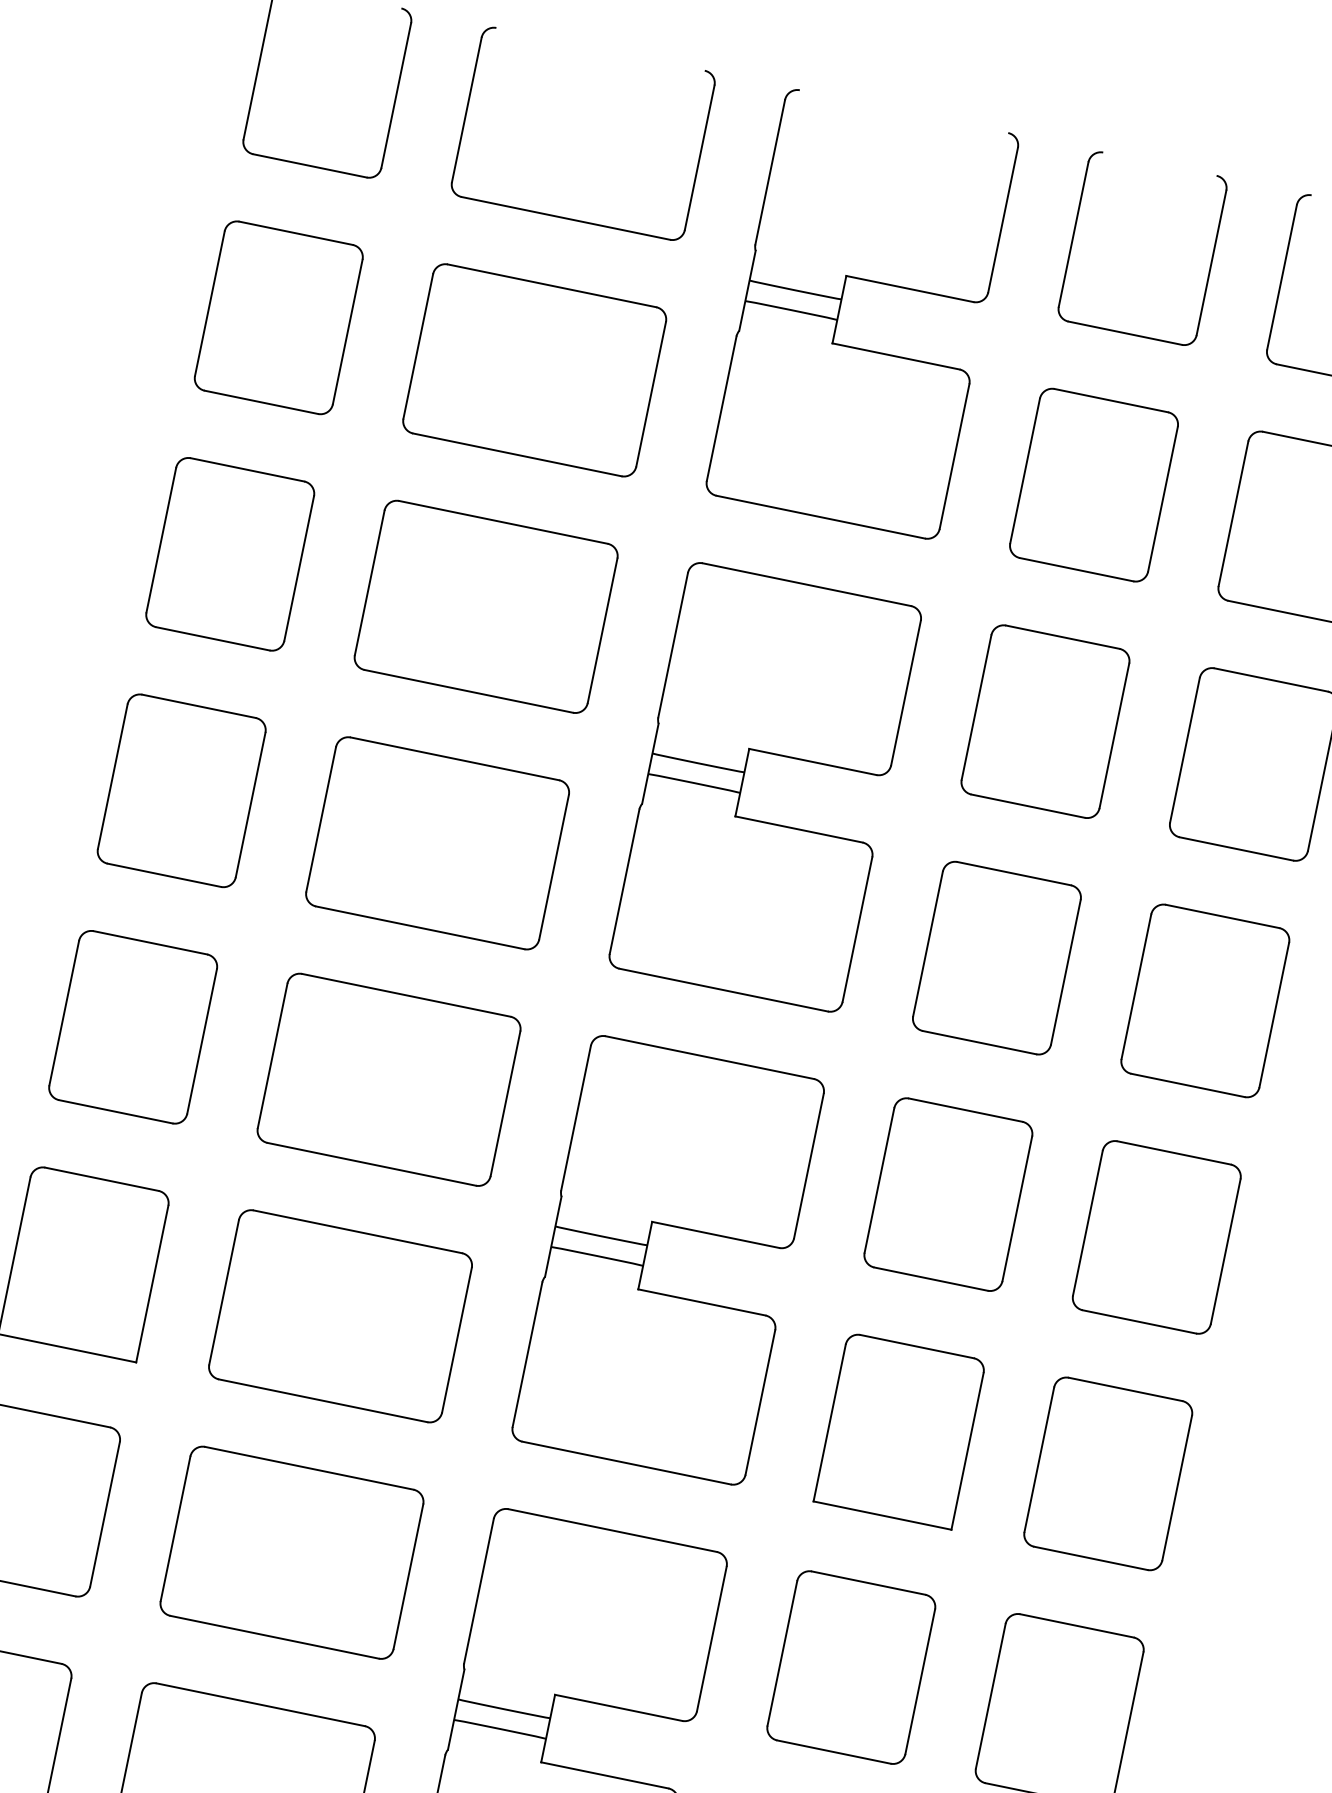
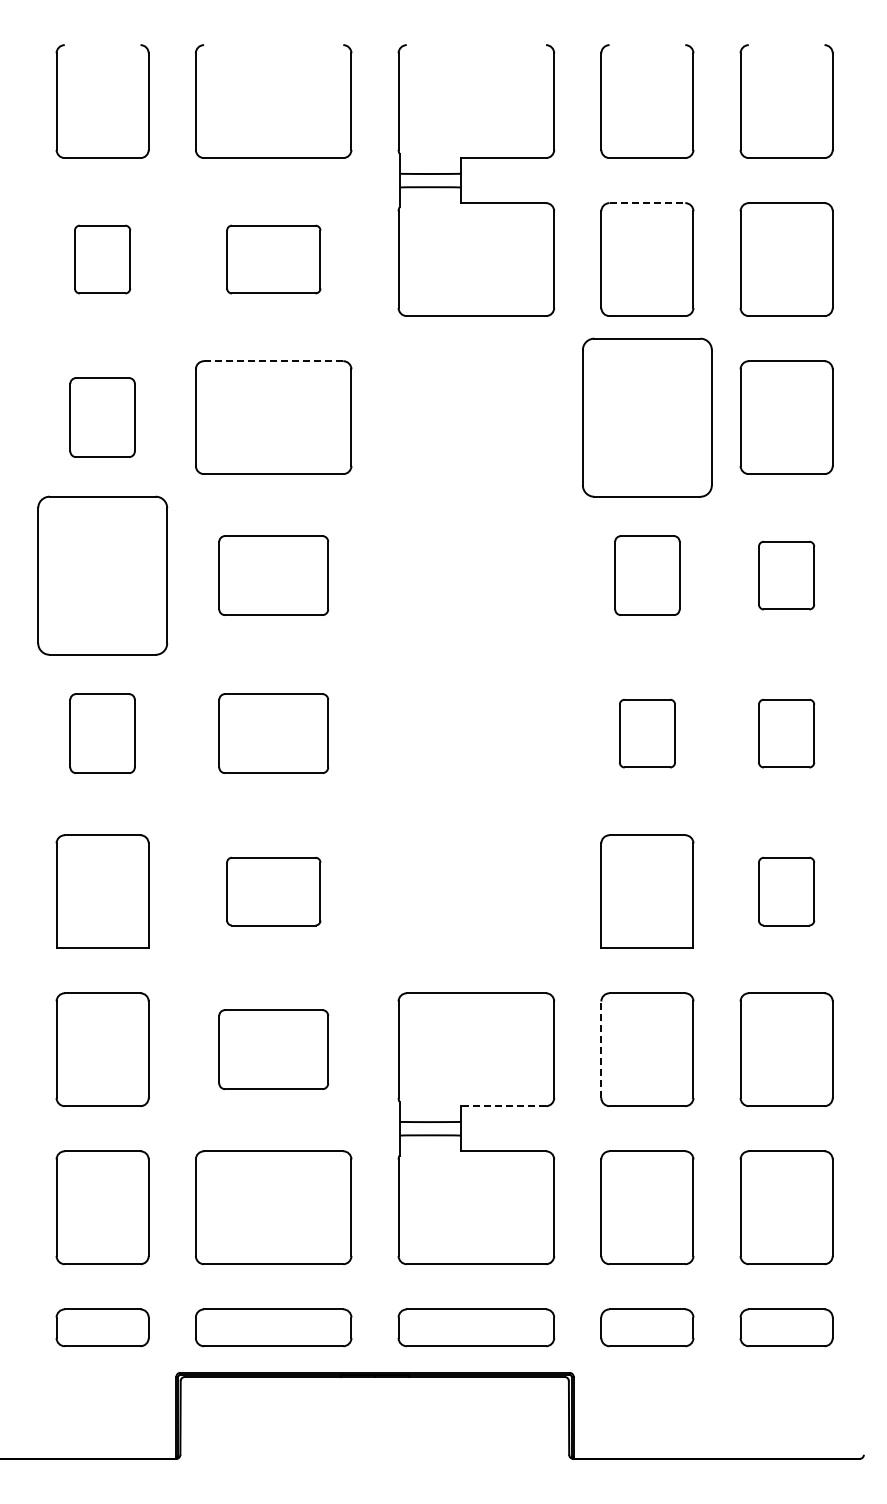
part: (278, 317) -> (102, 259), size x0.6
part: (534, 370) -> (273, 259), size x0.6
line: (1111, 401) -> (647, 203), solid -> dashed
line: (503, 522) -> (273, 361), solid -> dashed
part: (230, 554) -> (102, 417), size x0.7
part: (1045, 721) -> (647, 417), size x1.4
part: (743, 782) -> (461, 496), removed
part: (181, 790) -> (102, 575), size x1.4
part: (437, 843) -> (273, 575), size x0.7
part: (997, 957) -> (647, 575), size x0.7
part: (1205, 1000) -> (786, 575), size x0.6
part: (133, 1026) -> (102, 733), size x0.7
part: (388, 1079) -> (273, 733), size x0.7
part: (948, 1194) -> (647, 733), size x0.6
part: (1156, 1237) -> (786, 733), size x0.6
part: (645, 1255) -> (461, 812), removed
part: (340, 1315) -> (273, 891), size x0.6
part: (1108, 1473) -> (786, 891), size x0.6
part: (291, 1552) -> (273, 1049), size x0.7
line: (782, 1653) -> (601, 1049), solid -> dashed
line: (618, 1708) -> (503, 1106), solid -> dashed

